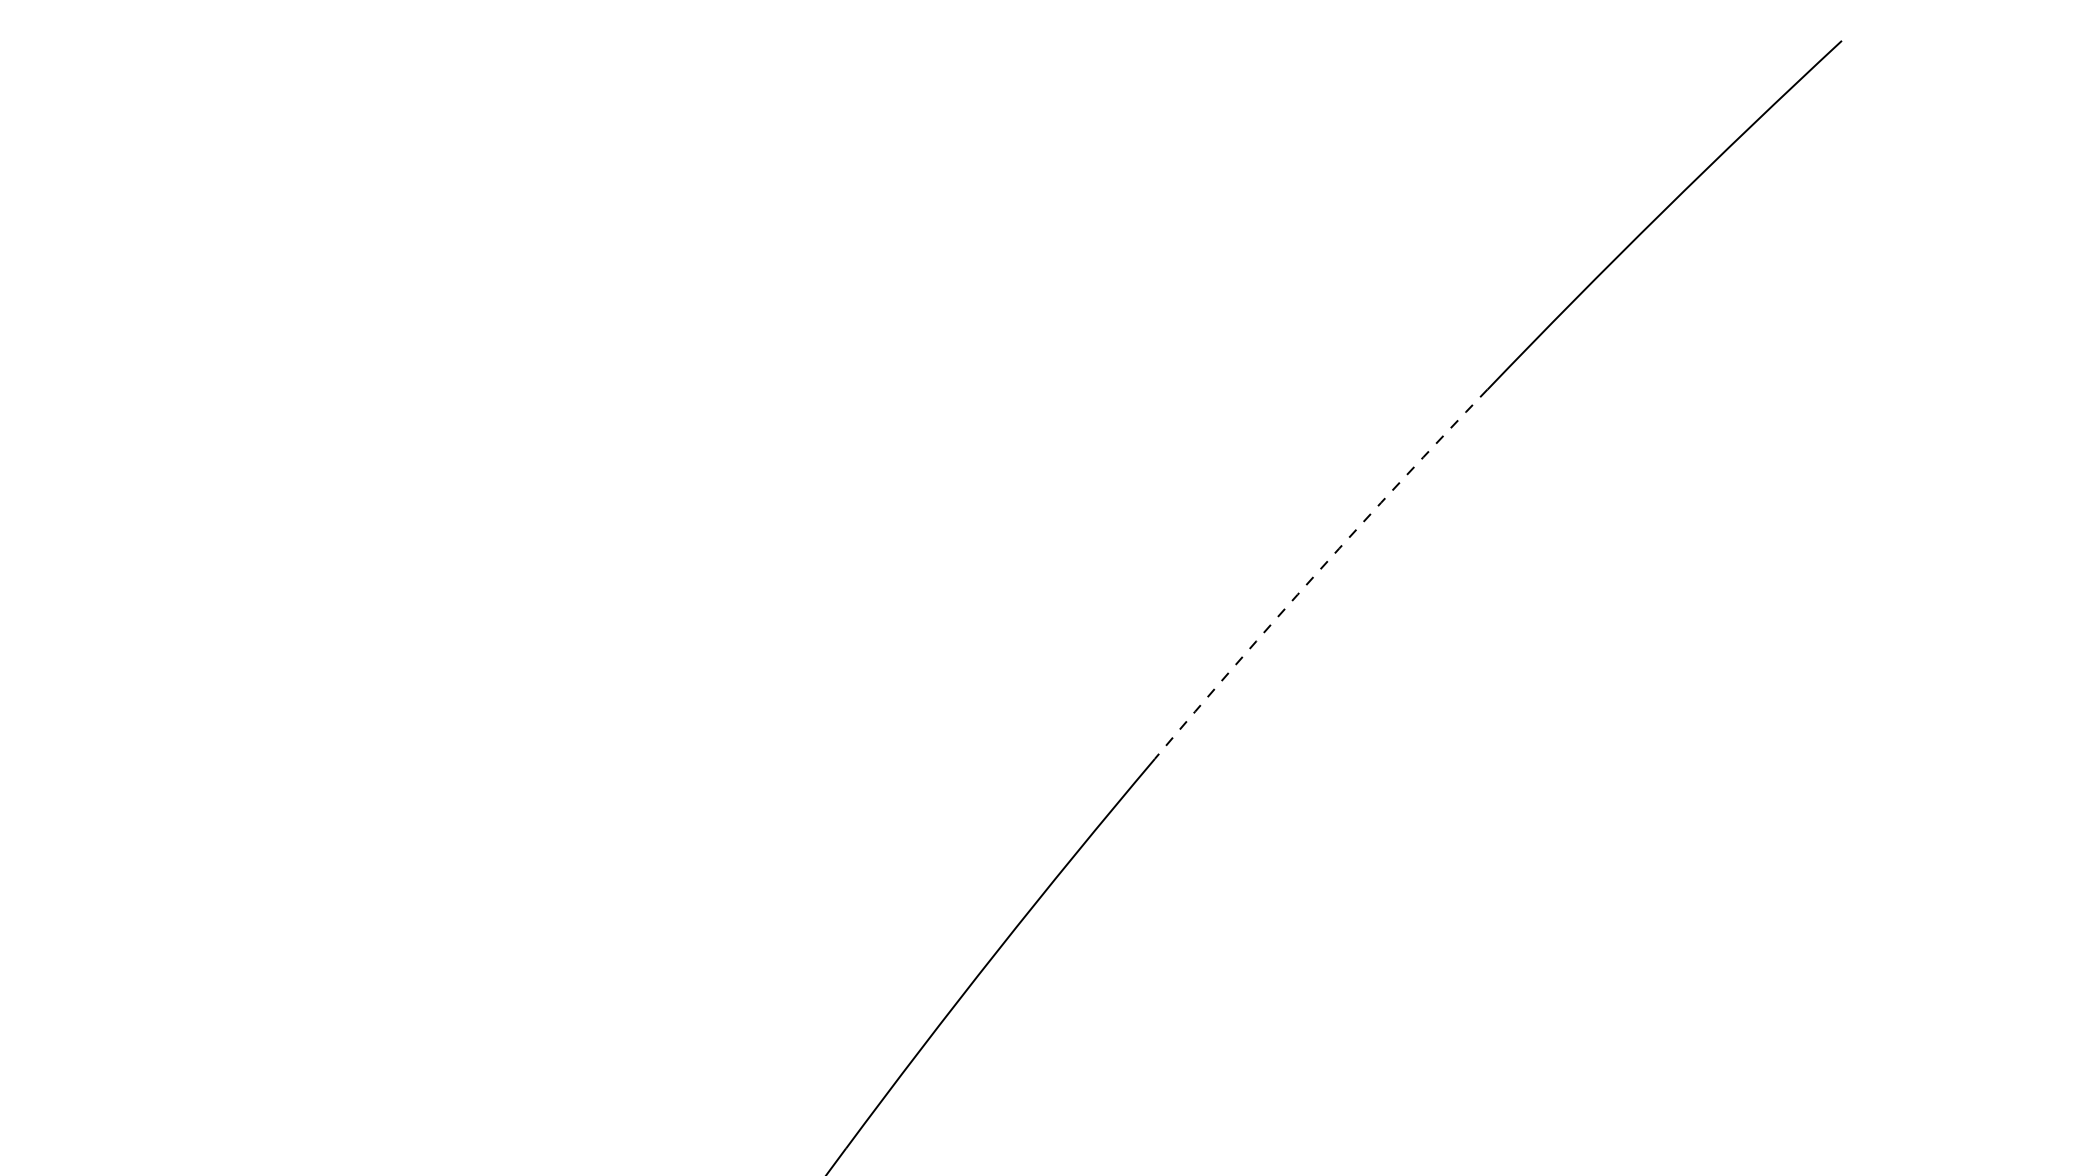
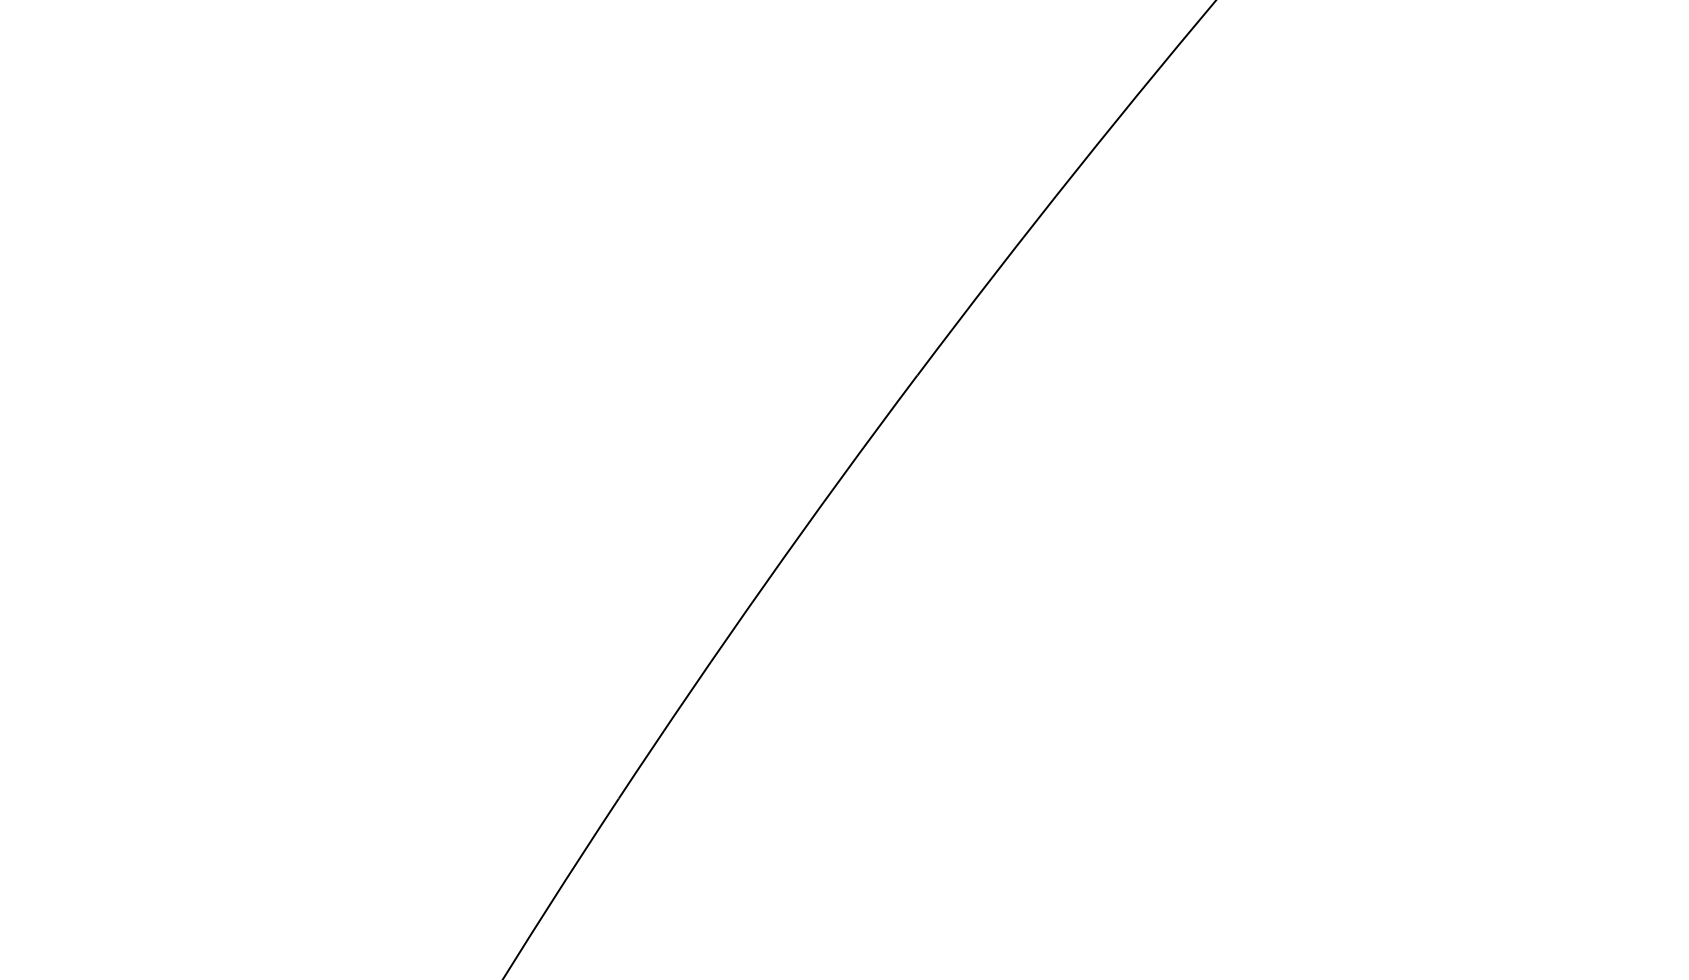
arc: (1318, 571) -> (764, 584), dashed -> solid

